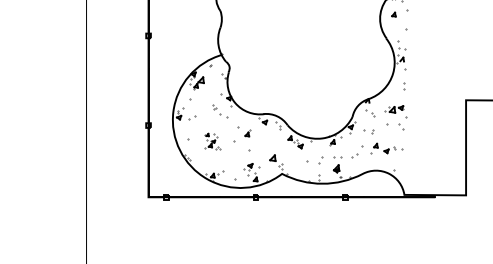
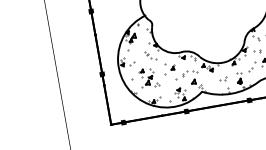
part: (212, 141) -> (149, 77), size x1.67
part: (270, 145) -> (190, 73), added
part: (314, 161) -> (223, 79), size x0.62

